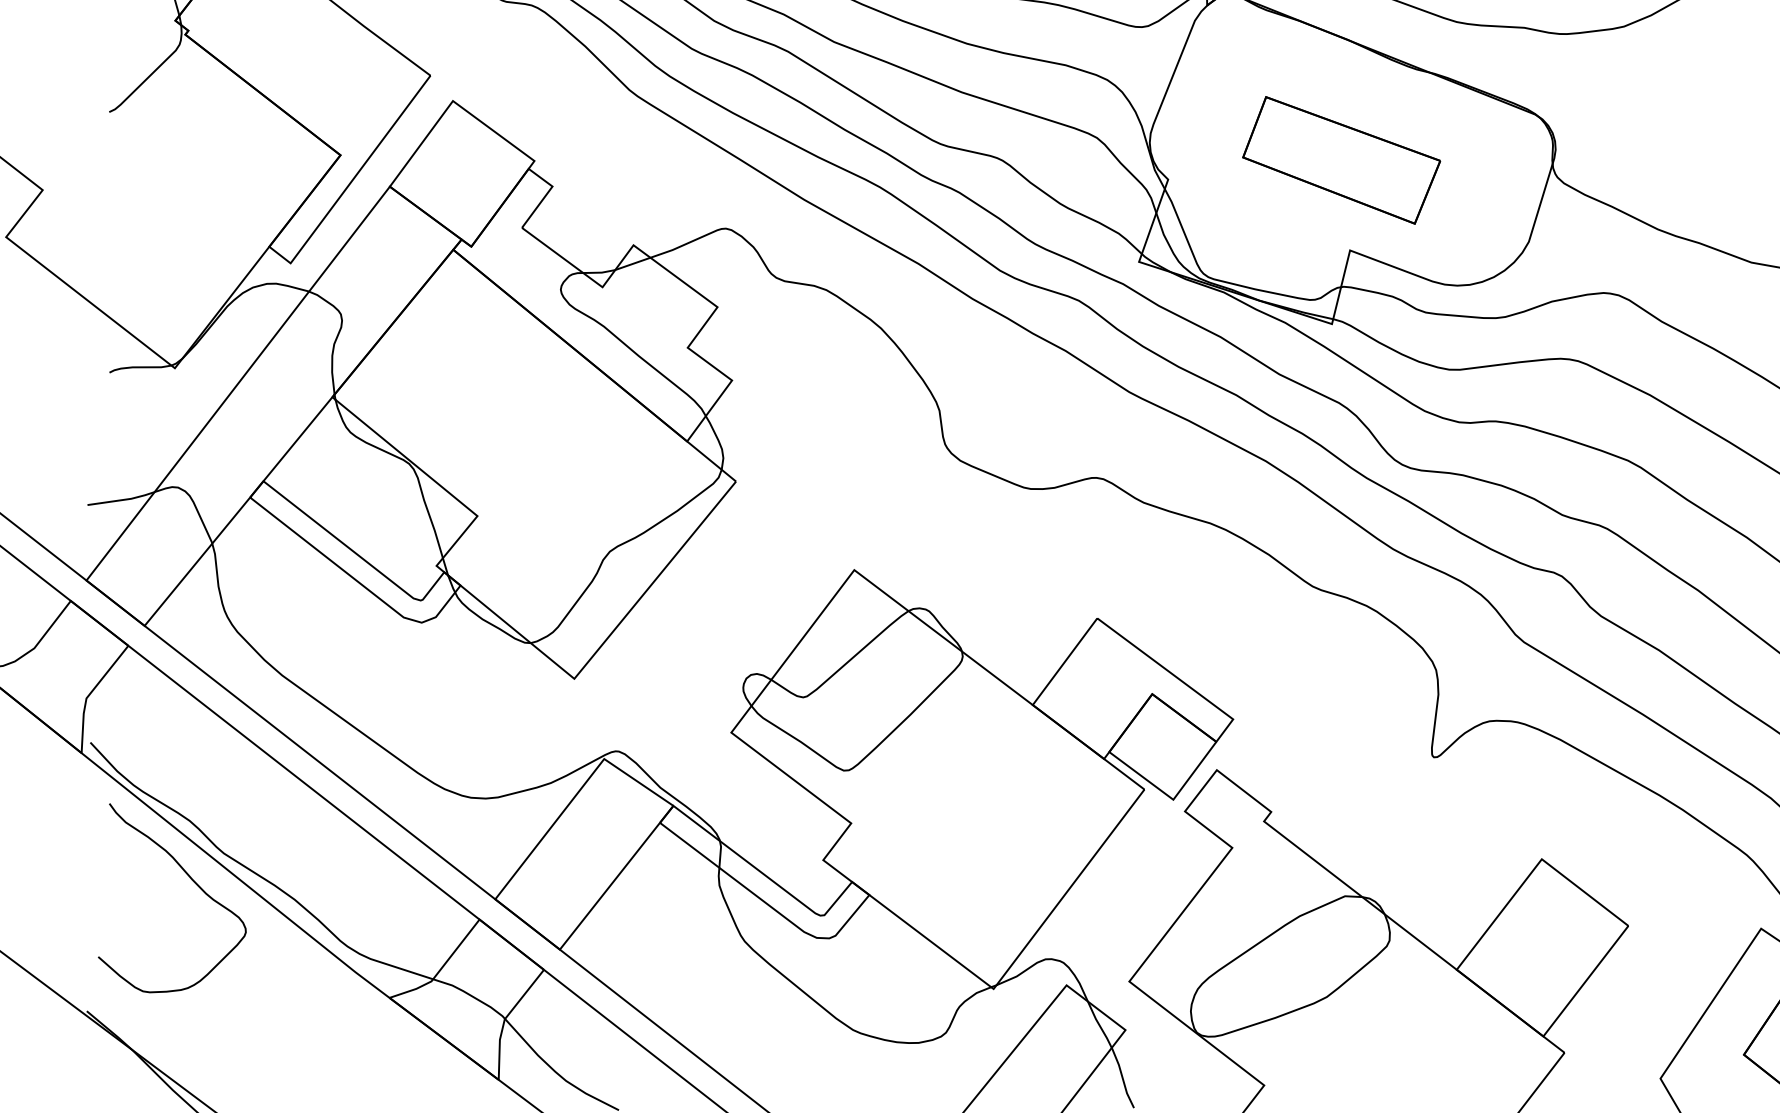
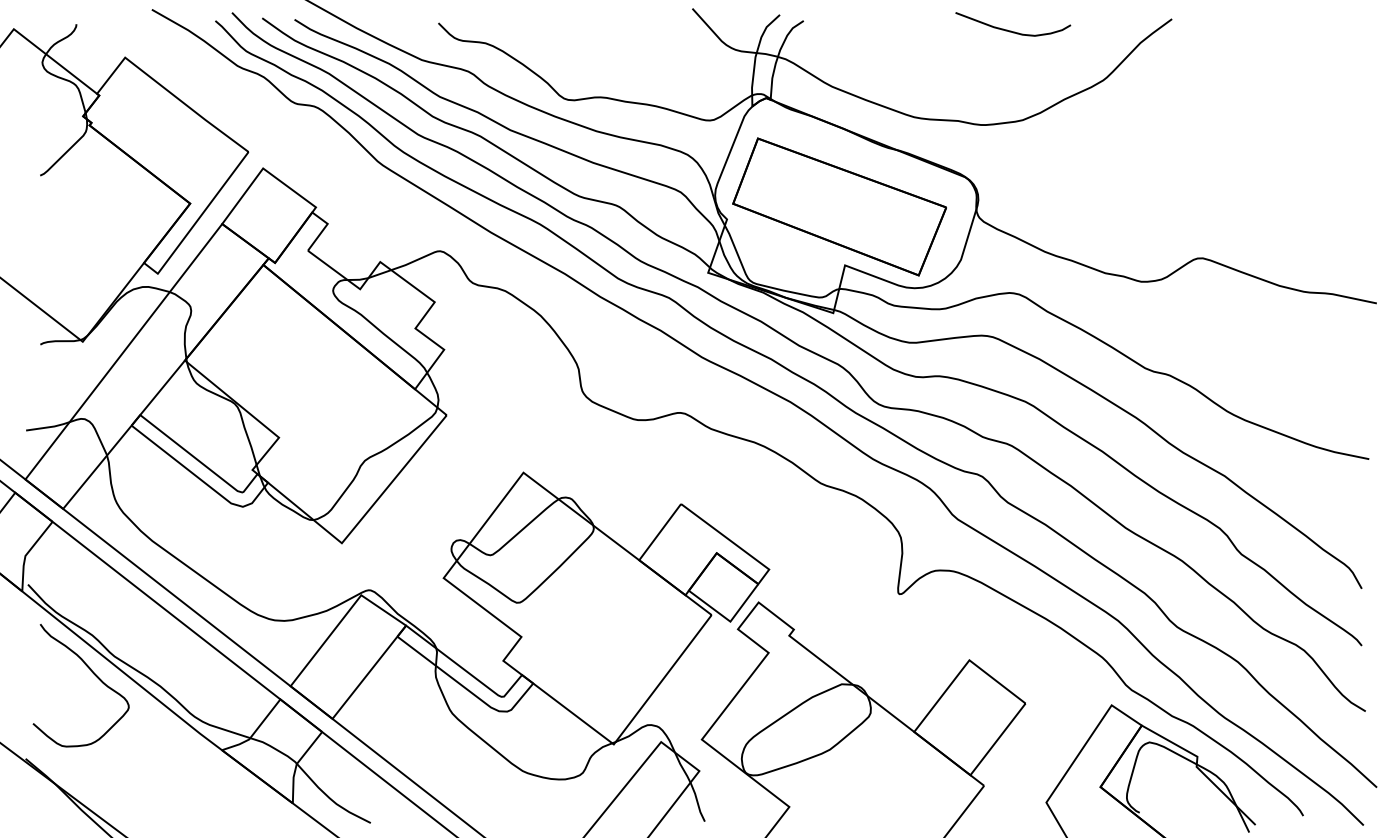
part: (1341, 159) -> (839, 206), size x1.67

